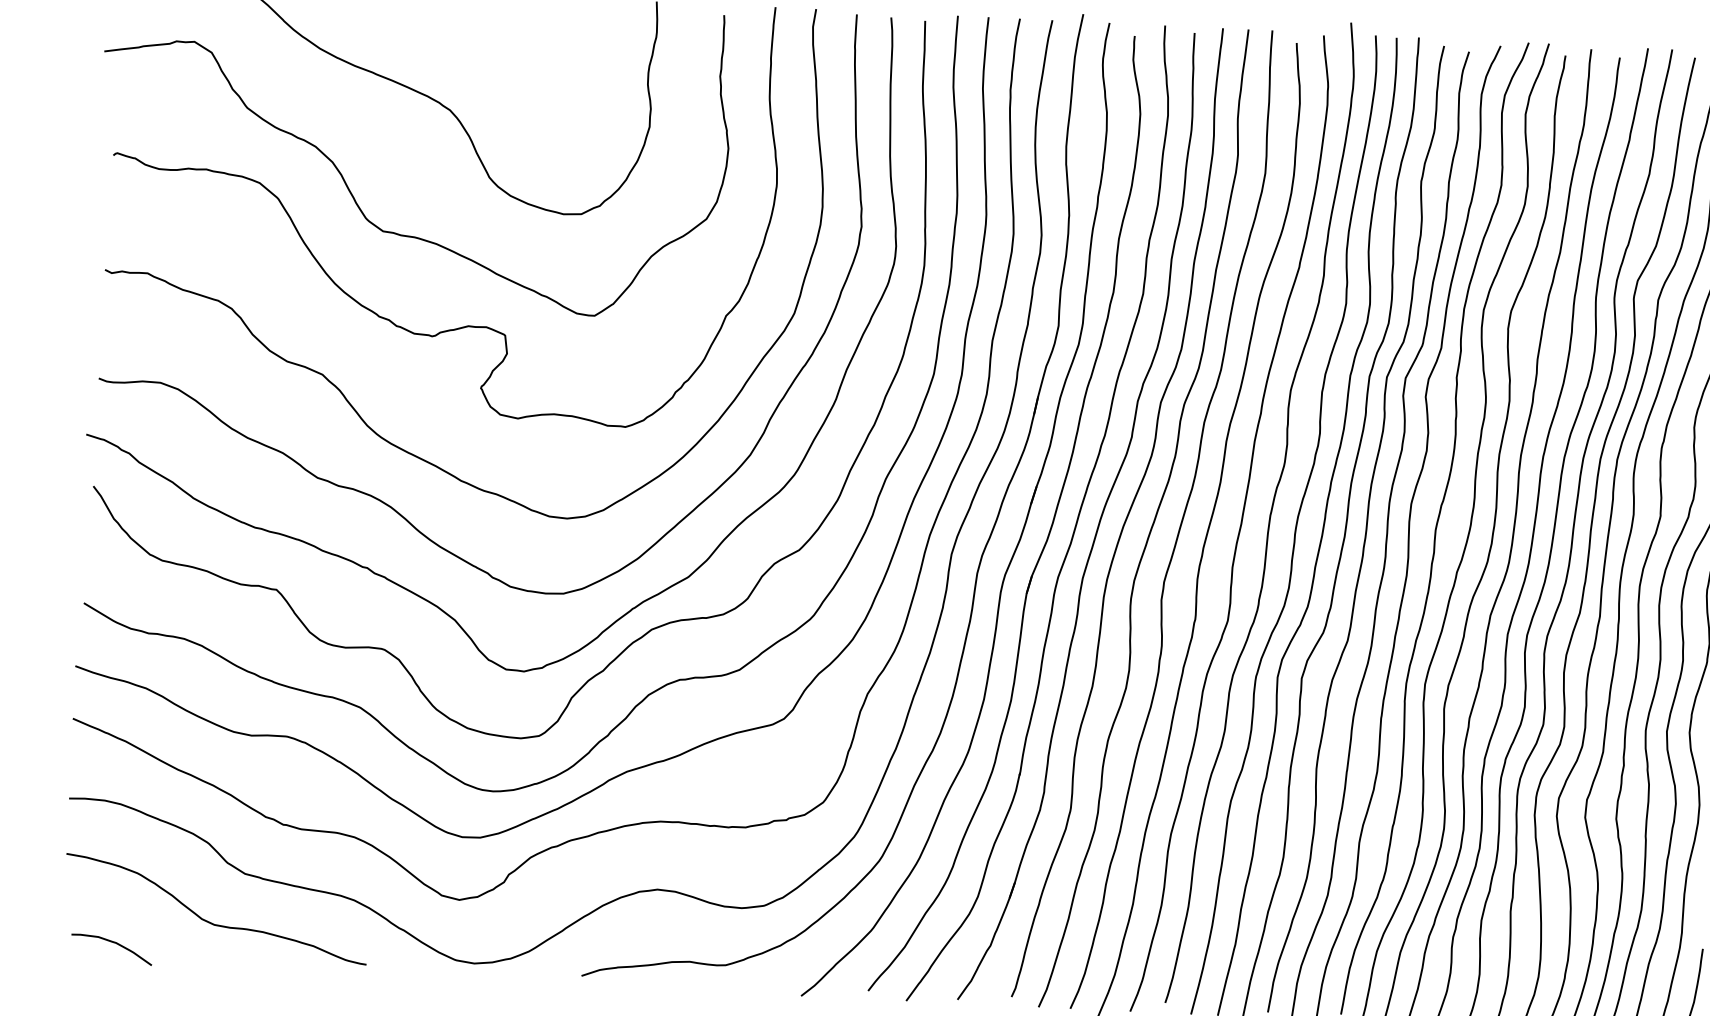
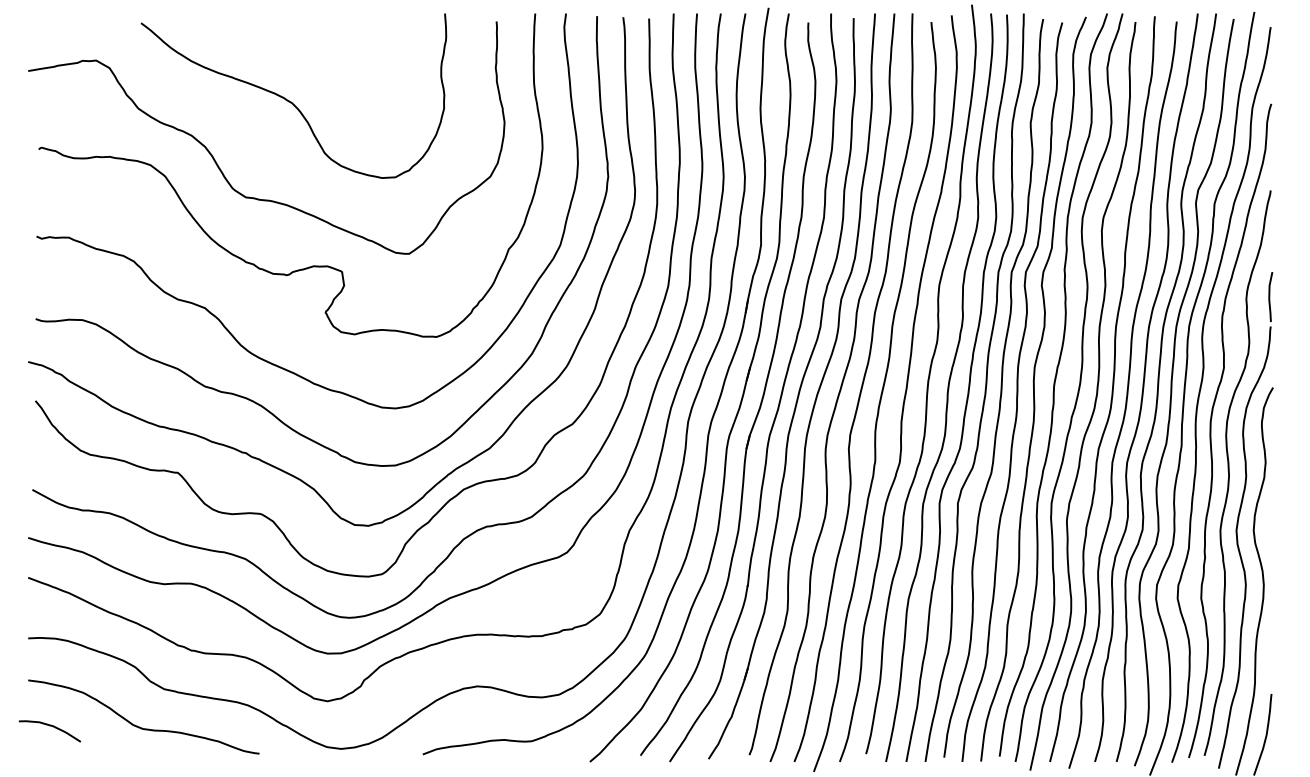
curve: (111, 943) -> (49, 726), moved

